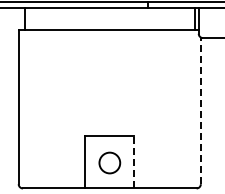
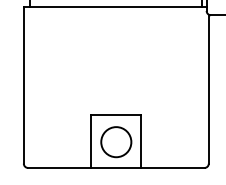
line: (200, 110) -> (208, 88), dashed -> solid
line: (134, 161) -> (141, 140), dashed -> solid
circle: (109, 162) -> (116, 141), size x1.43

